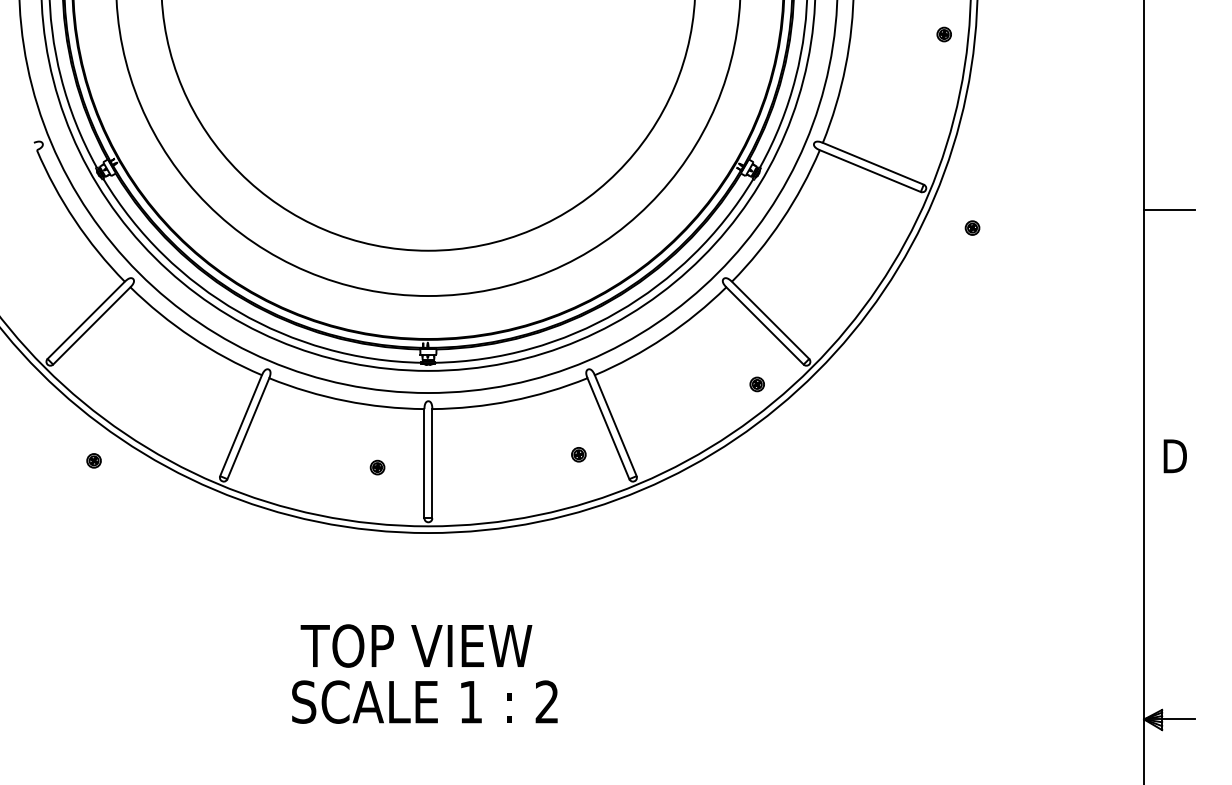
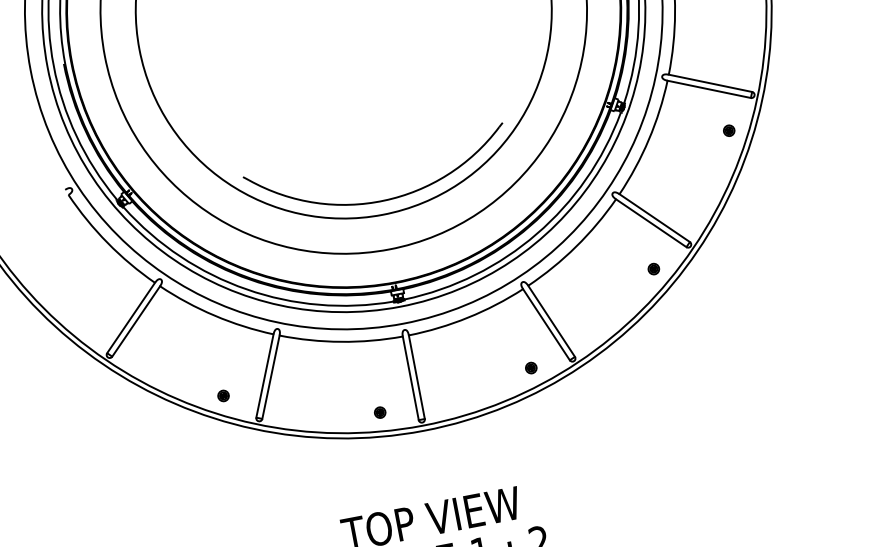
part: (972, 227) -> (729, 130), moved
part: (431, 232) -> (382, 200), added
part: (578, 454) -> (530, 367), moved
part: (93, 460) -> (223, 395), moved
part: (377, 467) -> (380, 412), moved

